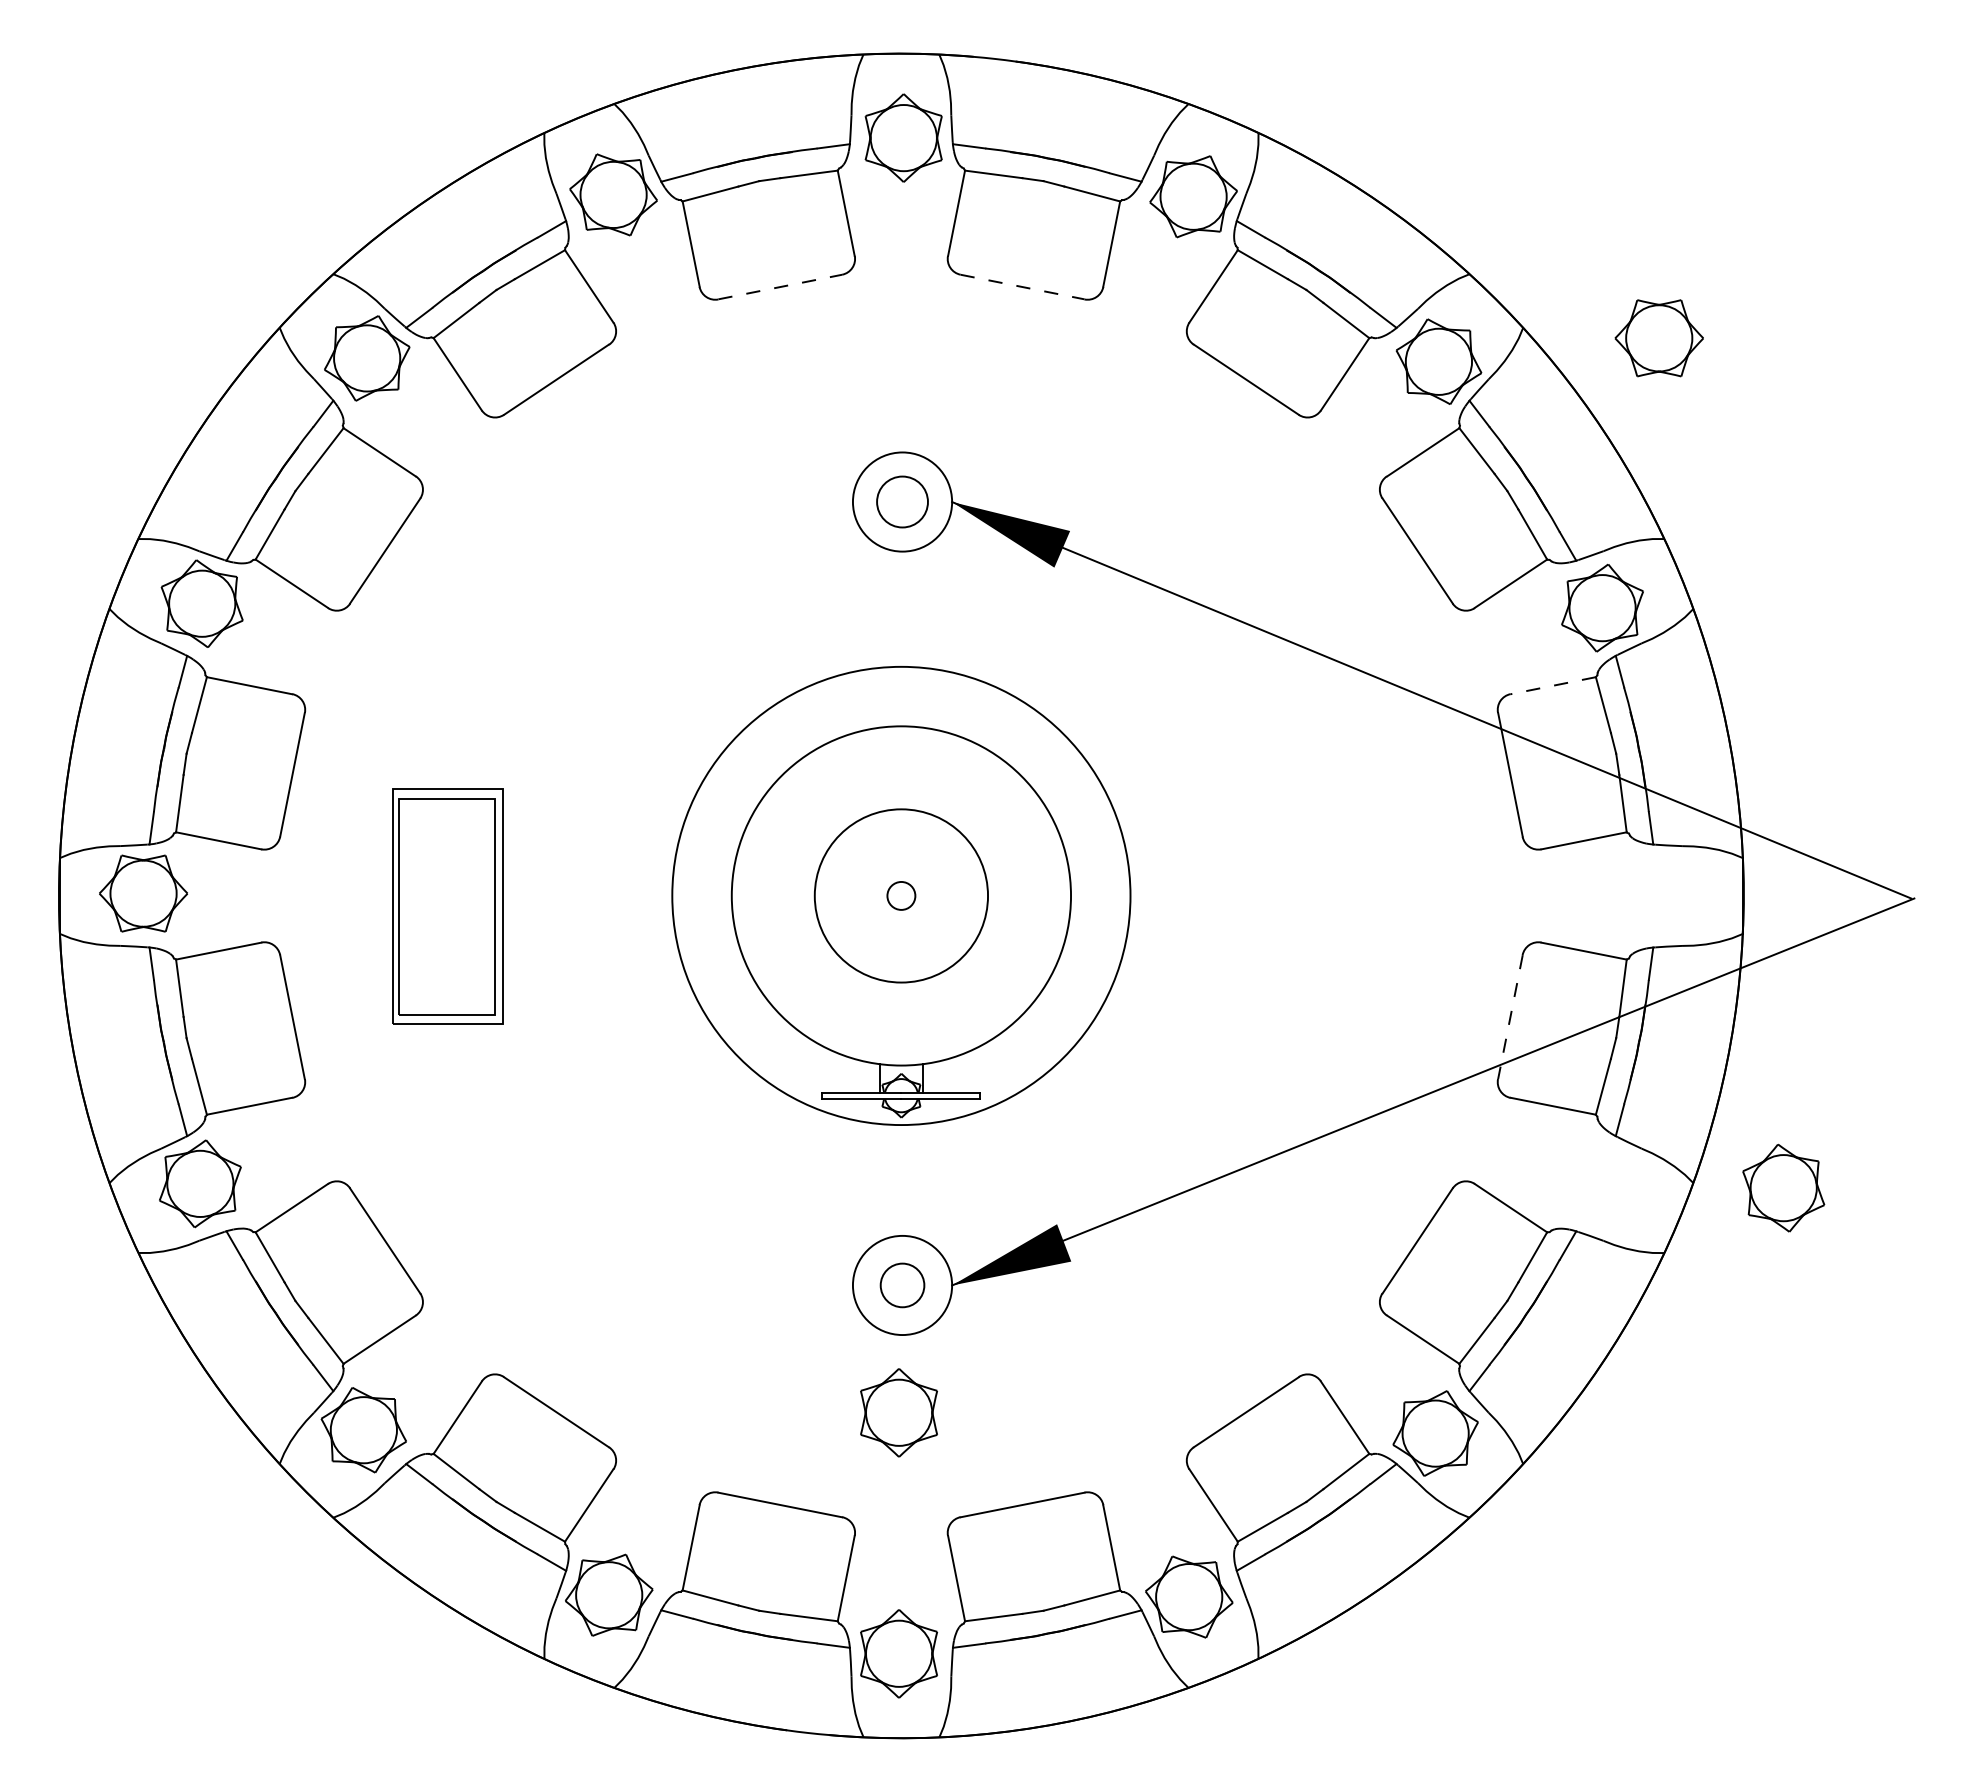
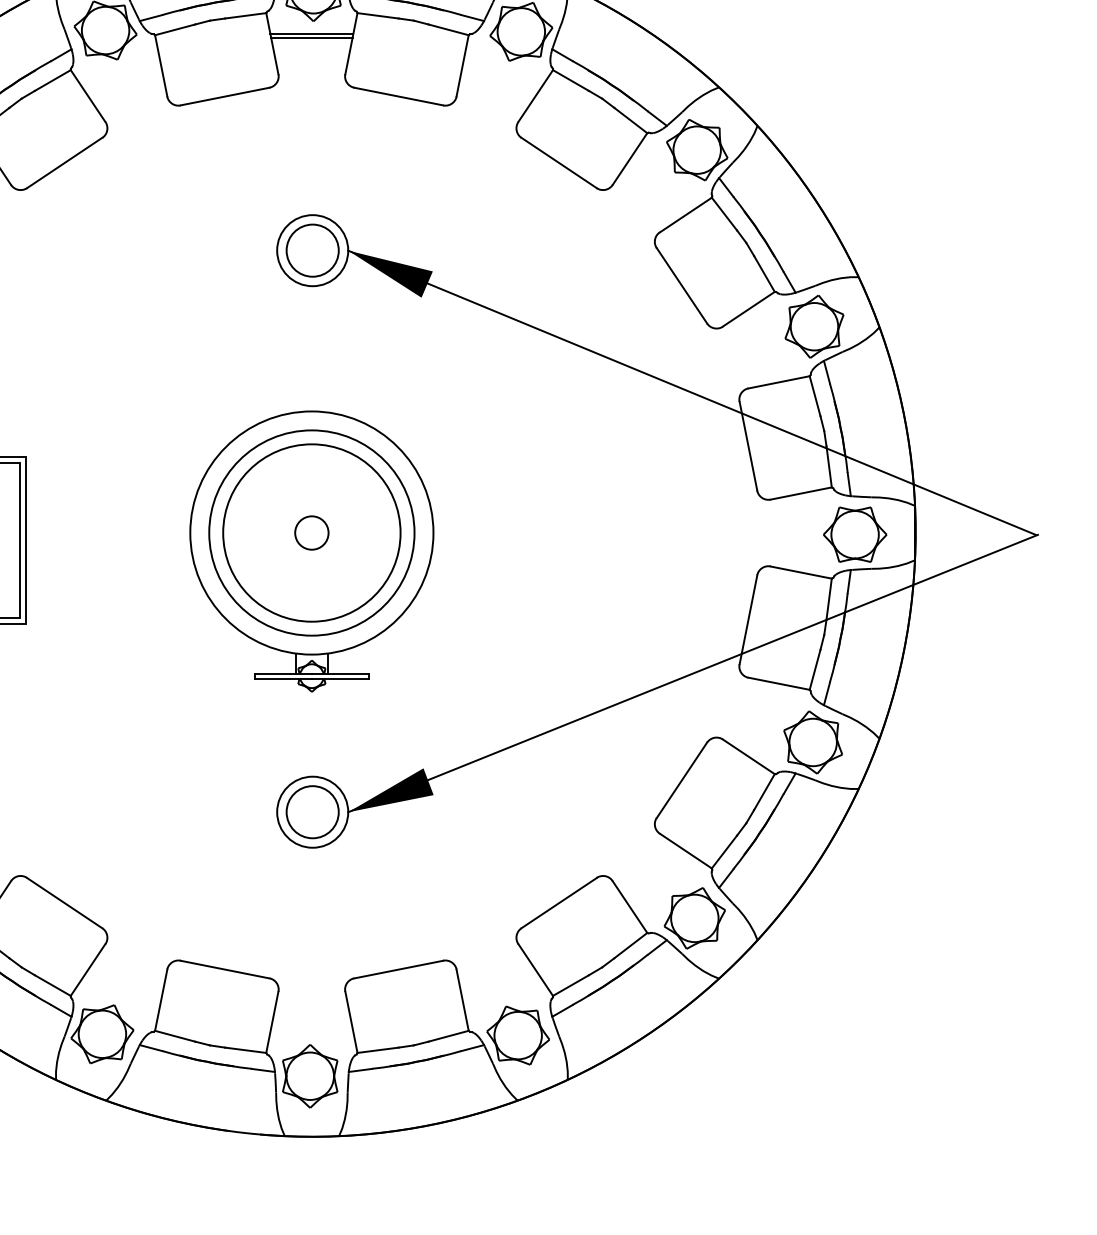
line: (901, 199) -> (311, 33), added
line: (901, 205) -> (311, 38), added
line: (780, 286) -> (225, 96), dashed -> solid
line: (1023, 287) -> (399, 96), dashed -> solid
part: (1658, 338) -> (854, 534), moved
circle: (902, 501) -> (312, 250), size x1.43
line: (1552, 685) -> (778, 382), dashed -> solid
circle: (901, 895) -> (311, 532), size x0.62
circle: (901, 895) -> (311, 532), size x1.43
circle: (901, 895) -> (311, 532), size x1.67
line: (1510, 1017) -> (748, 620), dashed -> solid
part: (1783, 1187) -> (813, 742), moved
circle: (902, 1285) -> (312, 812), size x1.67
part: (898, 1412) -> (309, 903), removed

